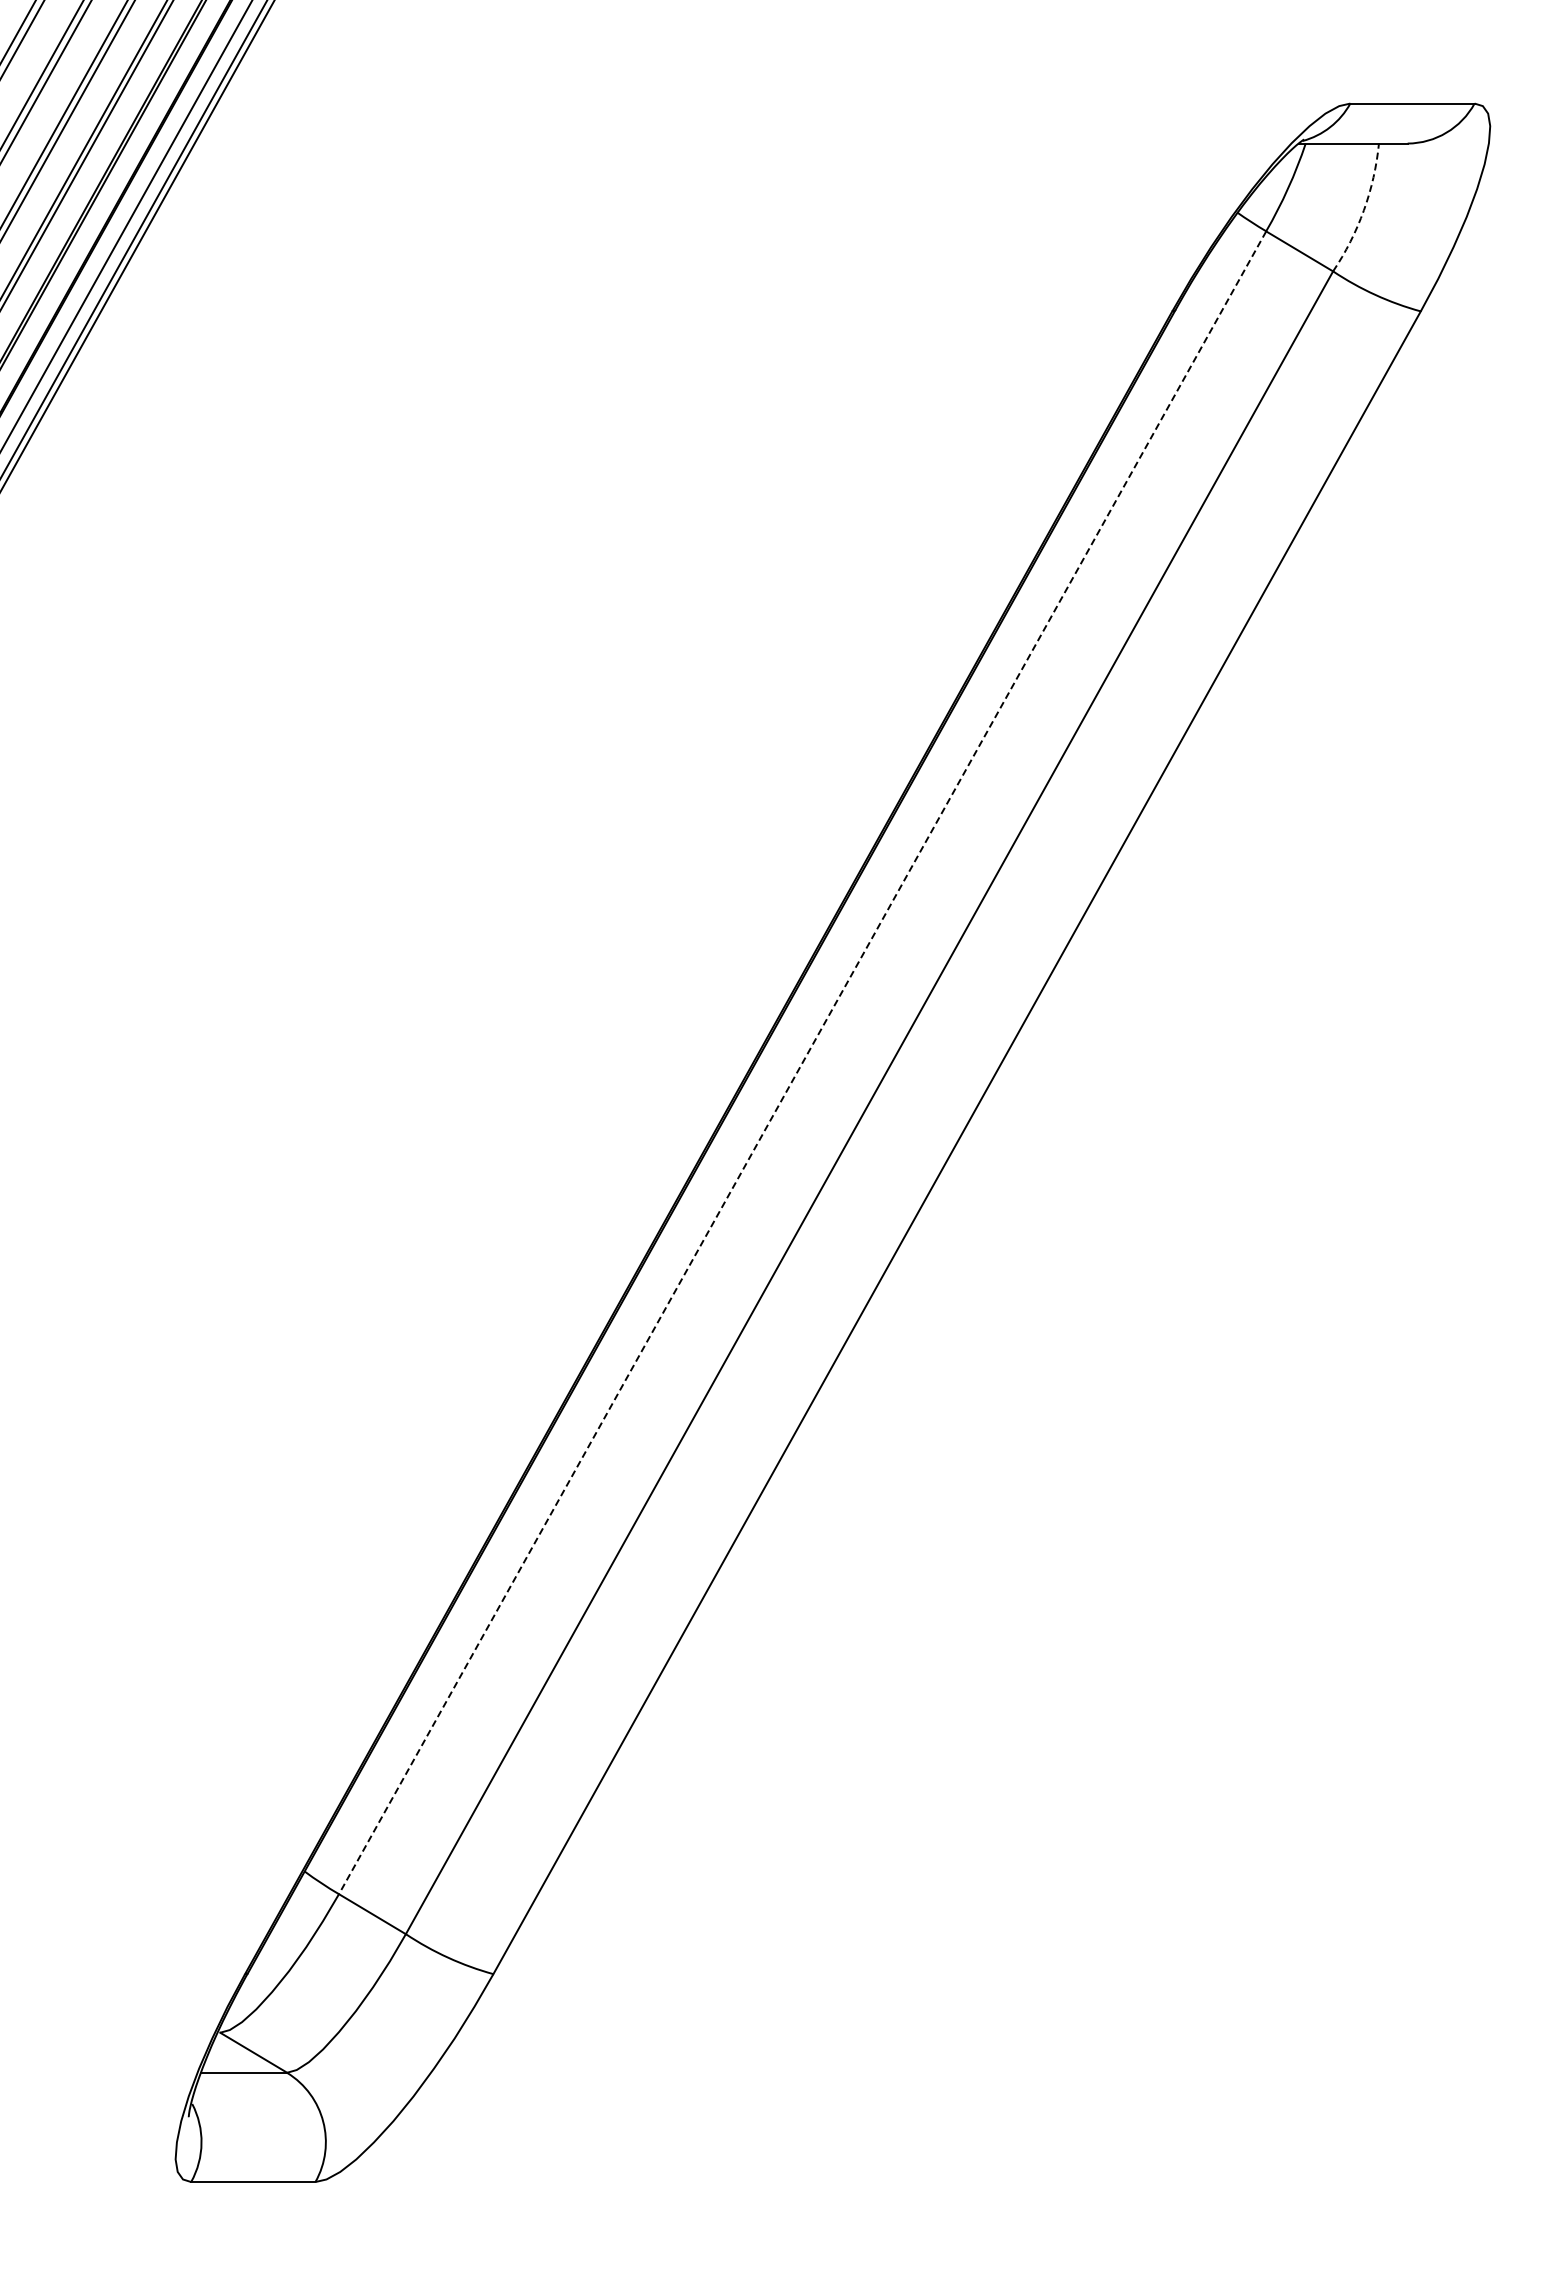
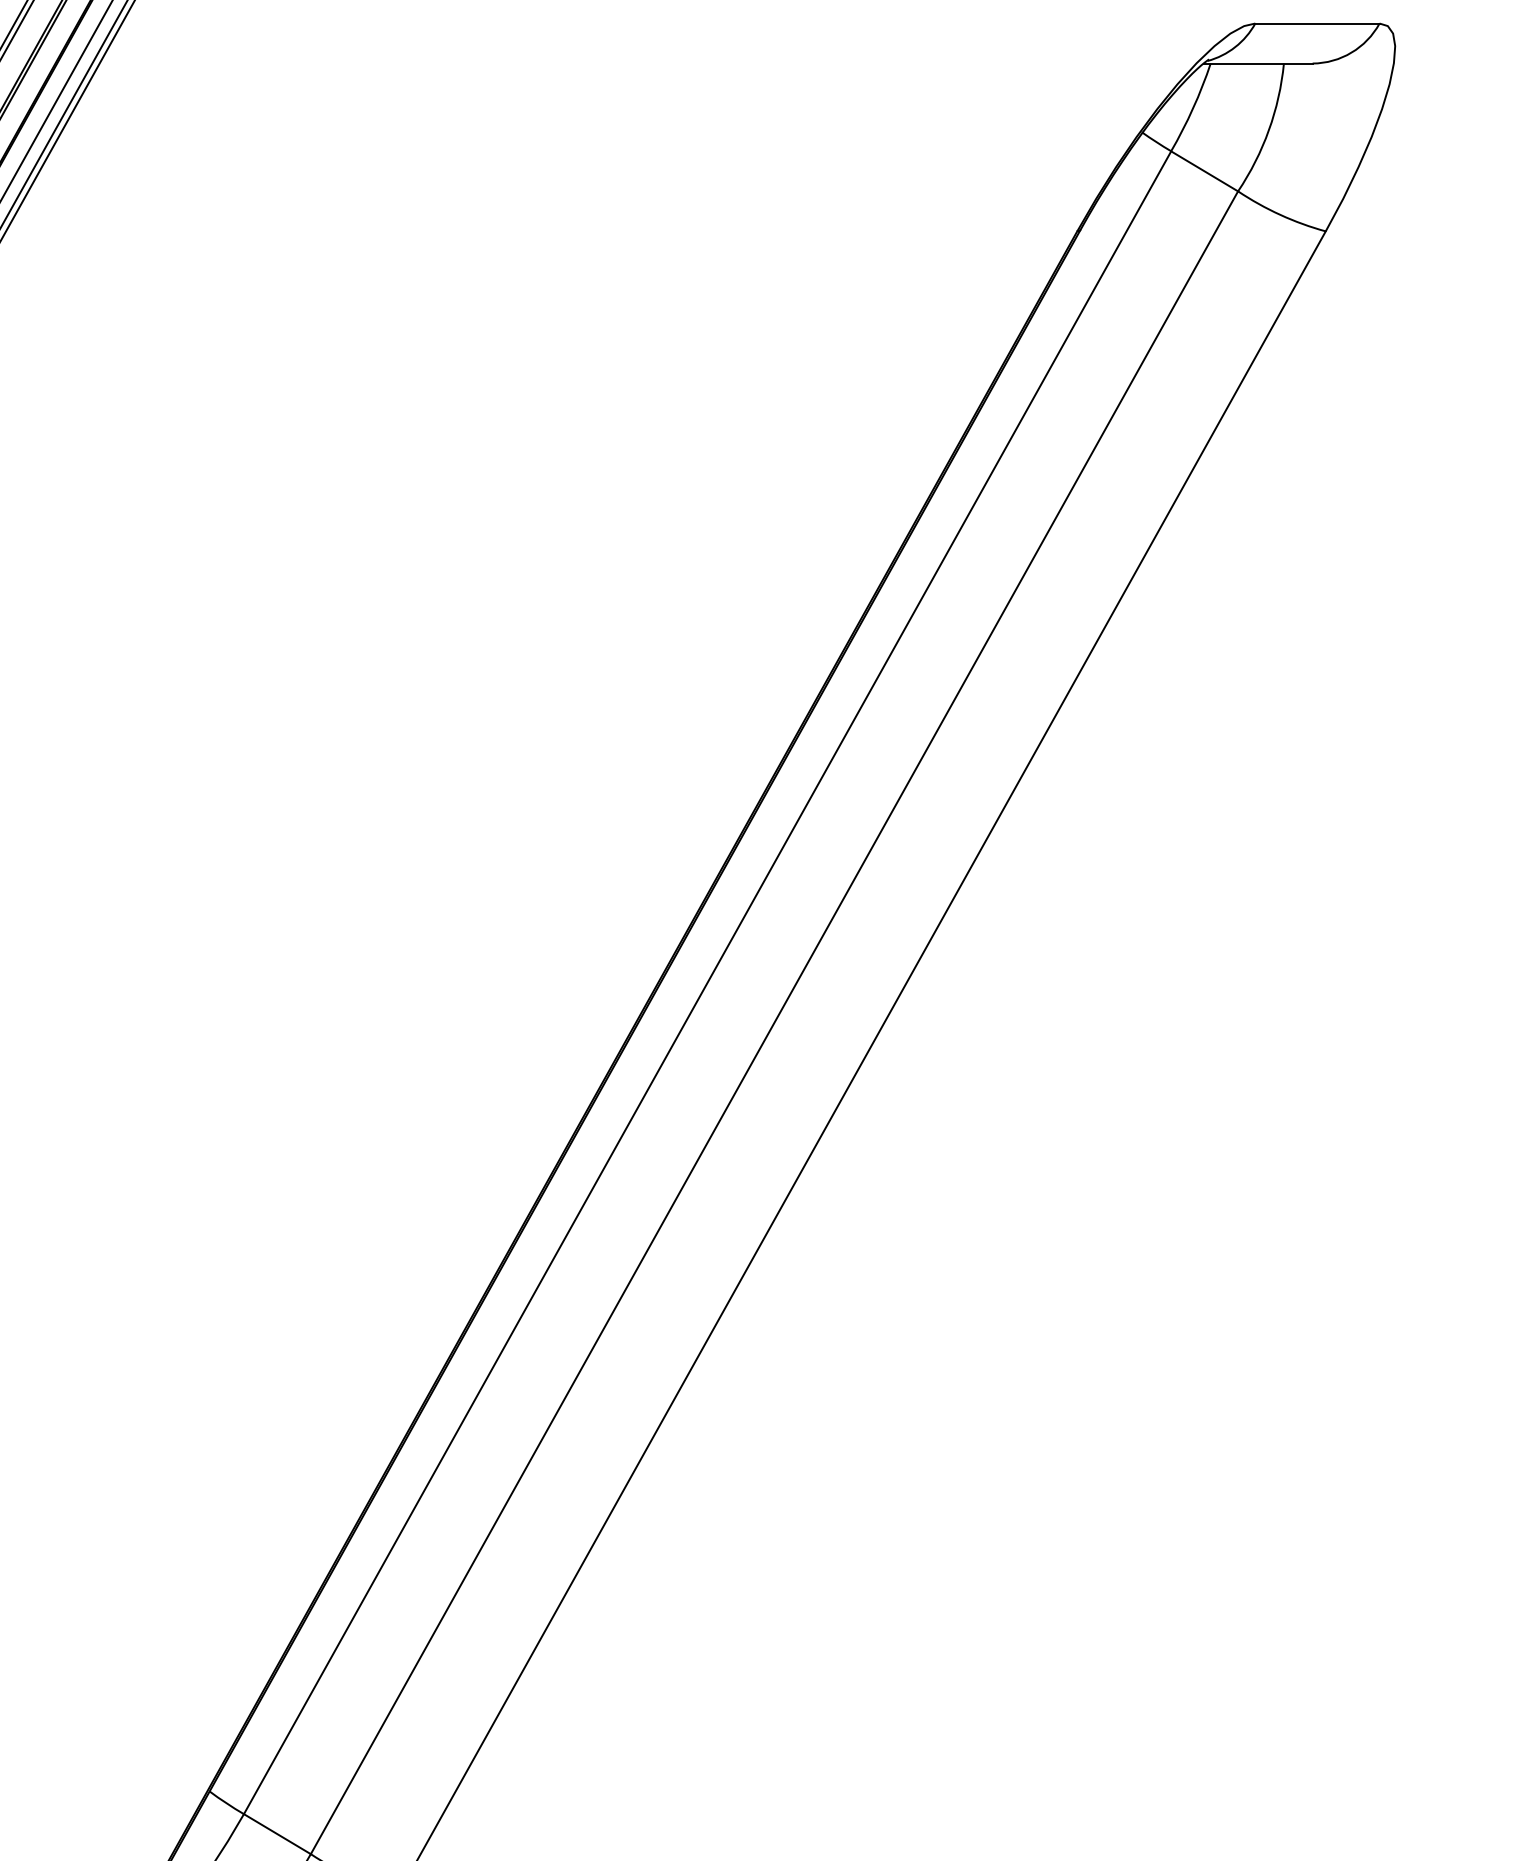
arc: (1363, 210) -> (1268, 130), dashed -> solid
line: (802, 1062) -> (707, 982), dashed -> solid

